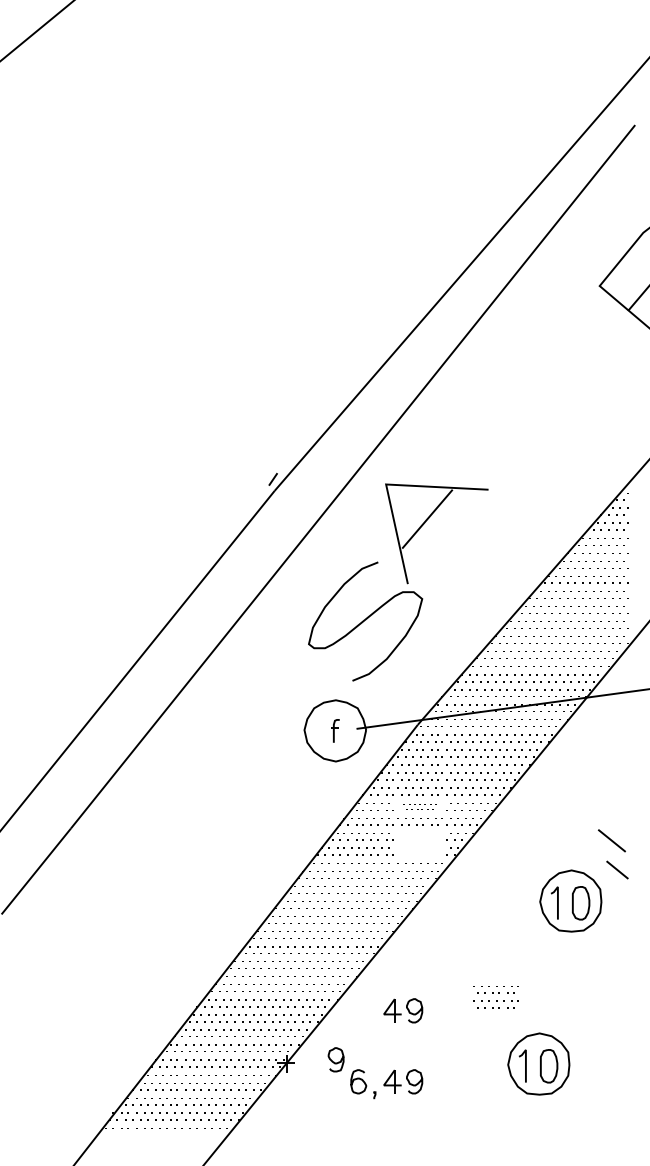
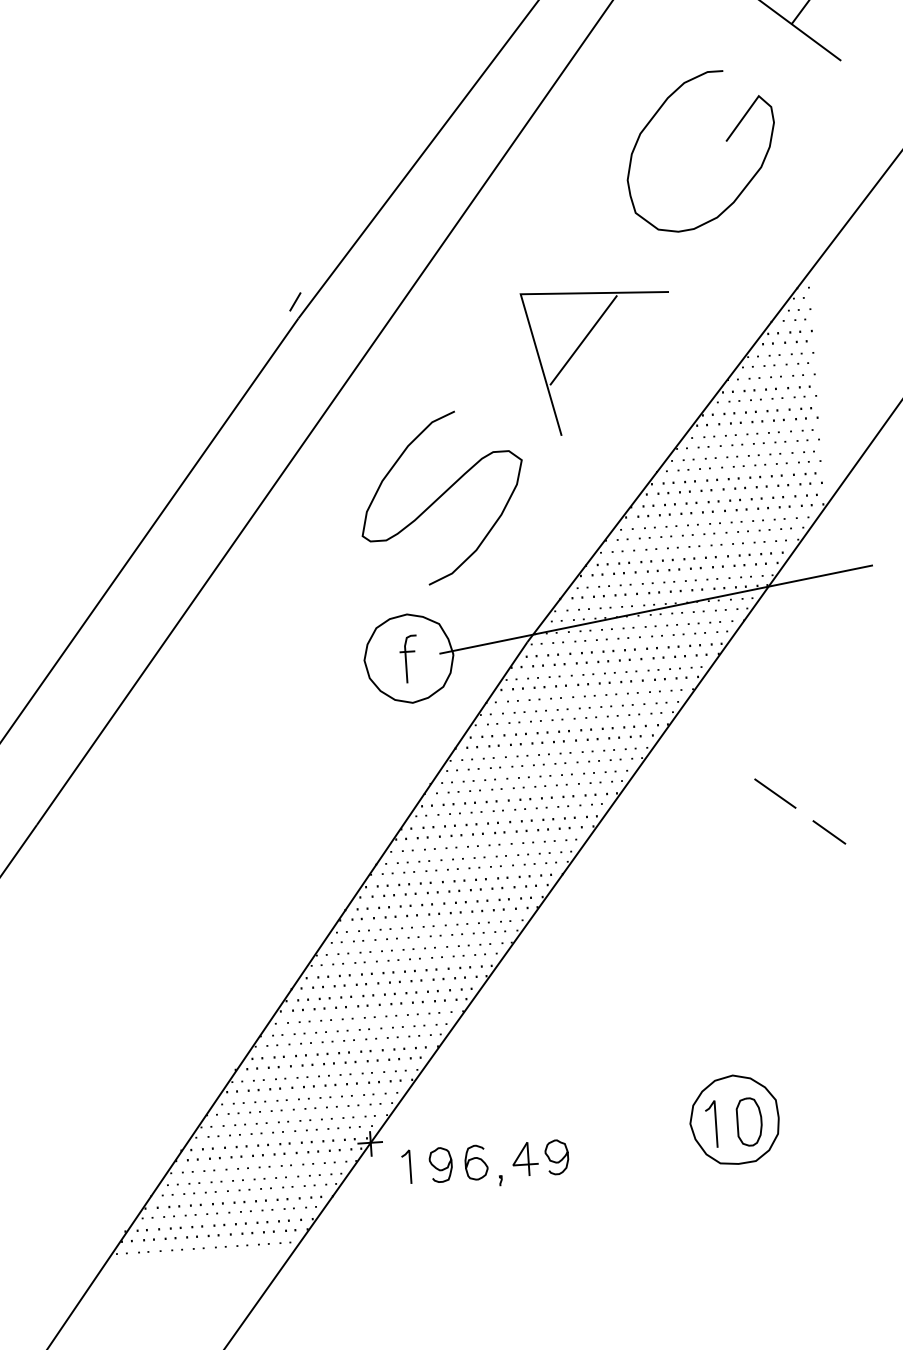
curve: (577, 388) -> (725, 141), added
part: (425, 523) -> (581, 346), moved
part: (335, 730) -> (409, 658), size x1.43
part: (419, 806) -> (537, 759), size x1.43
line: (611, 840) -> (774, 793), moved
part: (570, 900) -> (764, 880), removed
part: (495, 997) -> (541, 814), moved
part: (403, 1010) -> (534, 1055), removed
curve: (334, 1061) -> (438, 1167), moved
line: (312, 1081) -> (409, 1166), added

